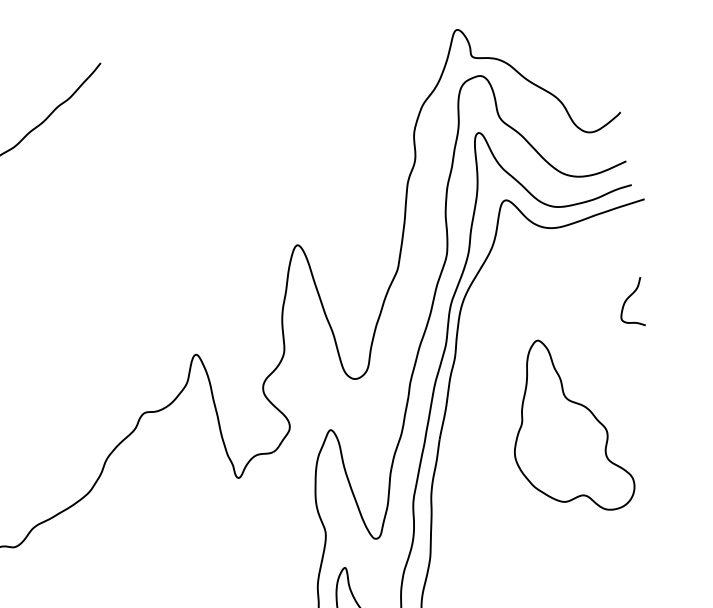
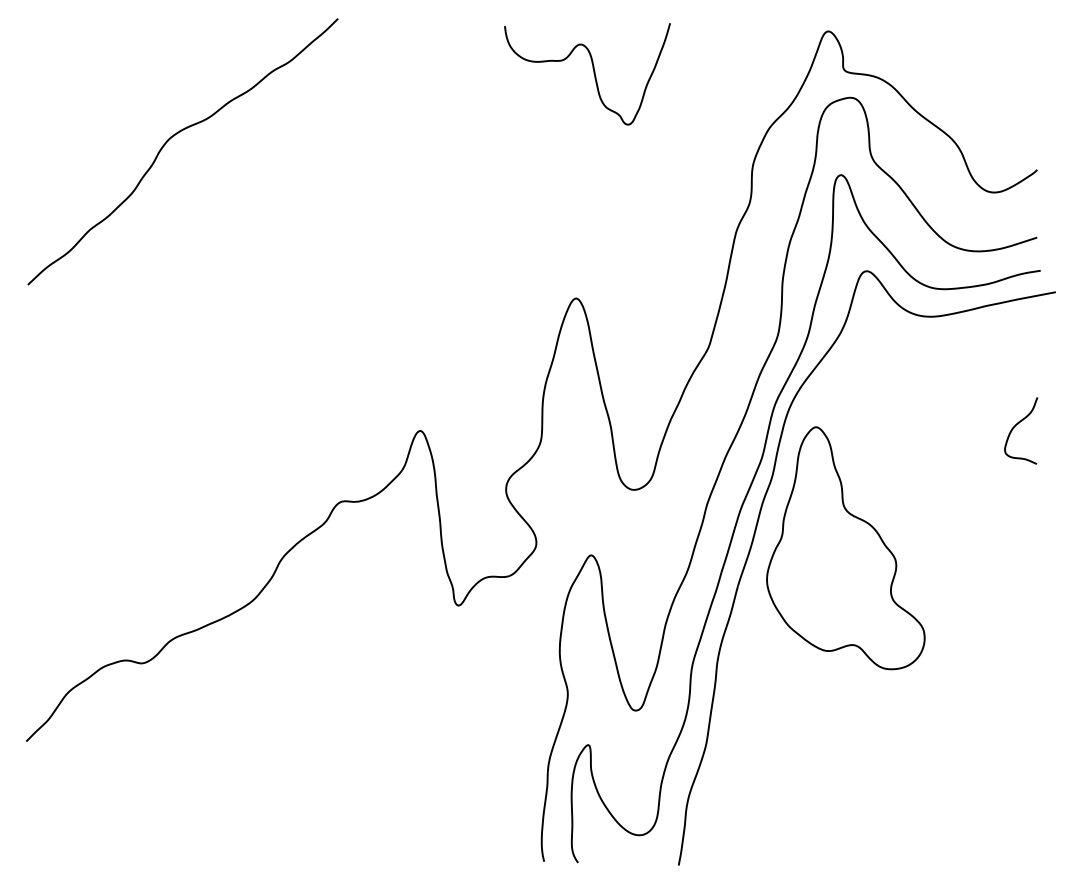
curve: (290, 80) -> (593, 73), added
part: (569, 426) -> (845, 548), moved

